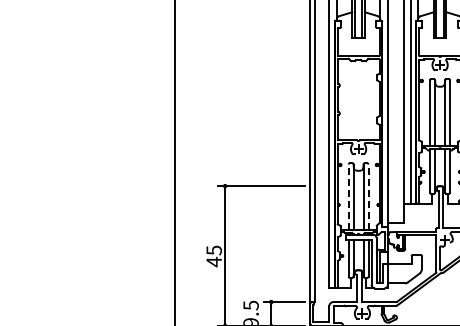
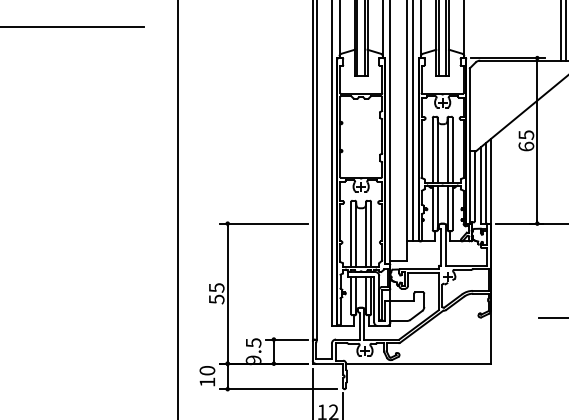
line: (348, 197) -> (351, 234), dashed -> solid
line: (368, 197) -> (371, 234), dashed -> solid
text: (213, 262) -> (216, 299), 45 -> 55

